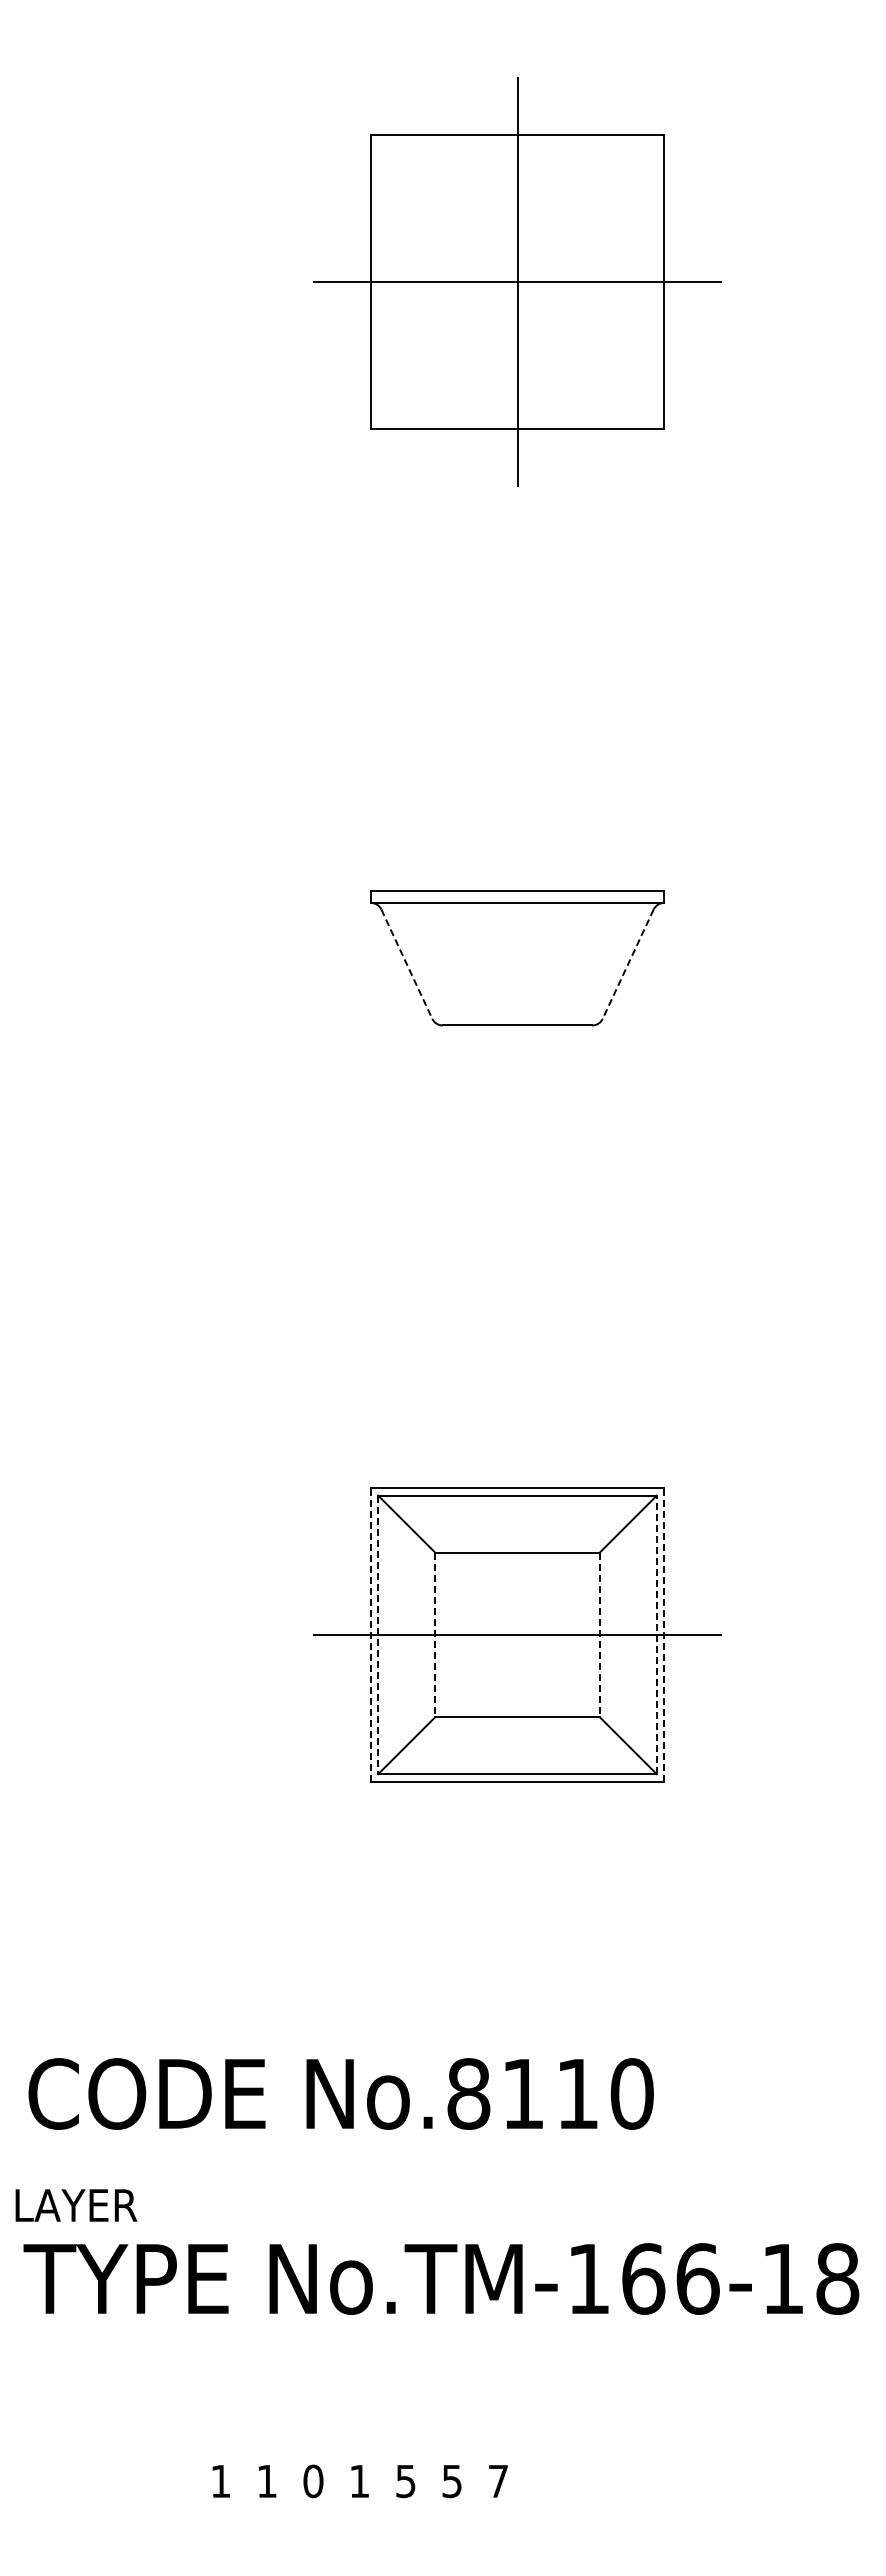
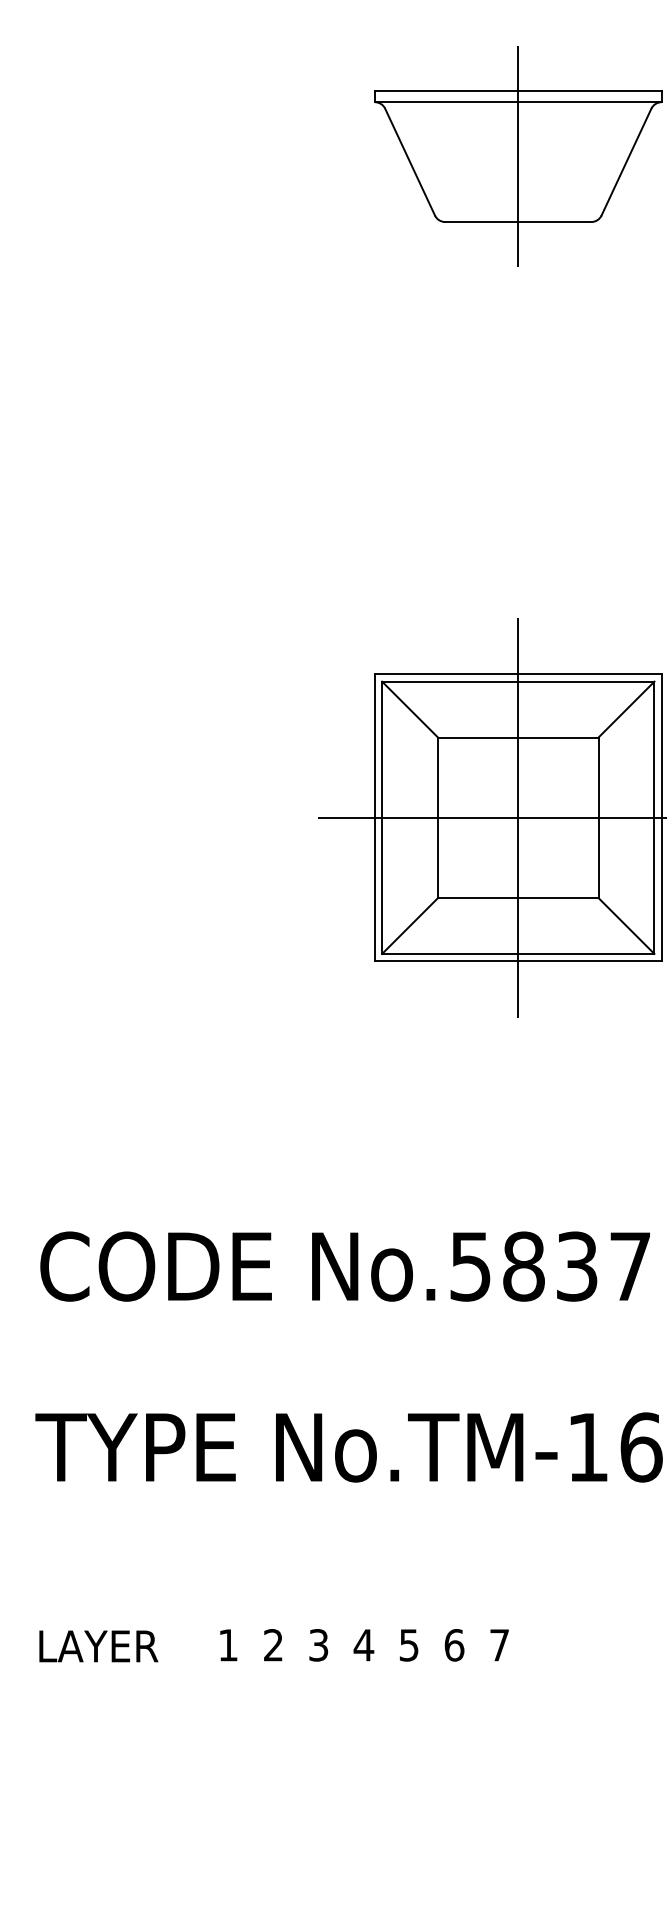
line: (517, 958) -> (518, 156), added
line: (407, 964) -> (410, 162), dashed -> solid
line: (627, 964) -> (625, 162), dashed -> solid
line: (370, 1634) -> (374, 817), dashed -> solid
line: (517, 1634) -> (518, 817), added
line: (656, 1634) -> (654, 817), dashed -> solid
line: (664, 1634) -> (661, 817), dashed -> solid
line: (378, 1635) -> (382, 818), dashed -> solid
line: (435, 1635) -> (438, 818), dashed -> solid
line: (599, 1635) -> (598, 818), dashed -> solid
text: (550, 2093) -> (550, 1266), No.8110 -> No.5837
text: (76, 2205) -> (98, 1646), moved
text: (266, 2480) -> (272, 1644), 1 -> 2
text: (313, 2481) -> (318, 1645), 0 -> 3
text: (359, 2481) -> (363, 1645), 1 -> 4
text: (452, 2481) -> (454, 1645), 5 -> 6

